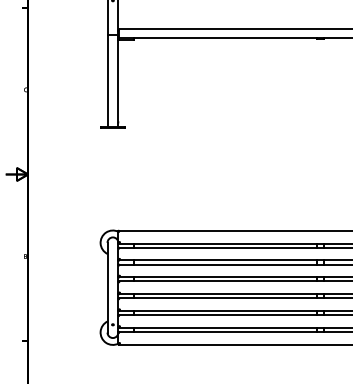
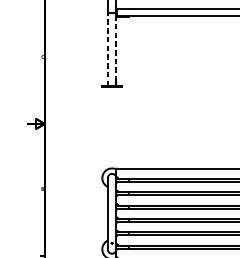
line: (107, 80) -> (107, 49), solid -> dashed
line: (118, 80) -> (116, 49), solid -> dashed

